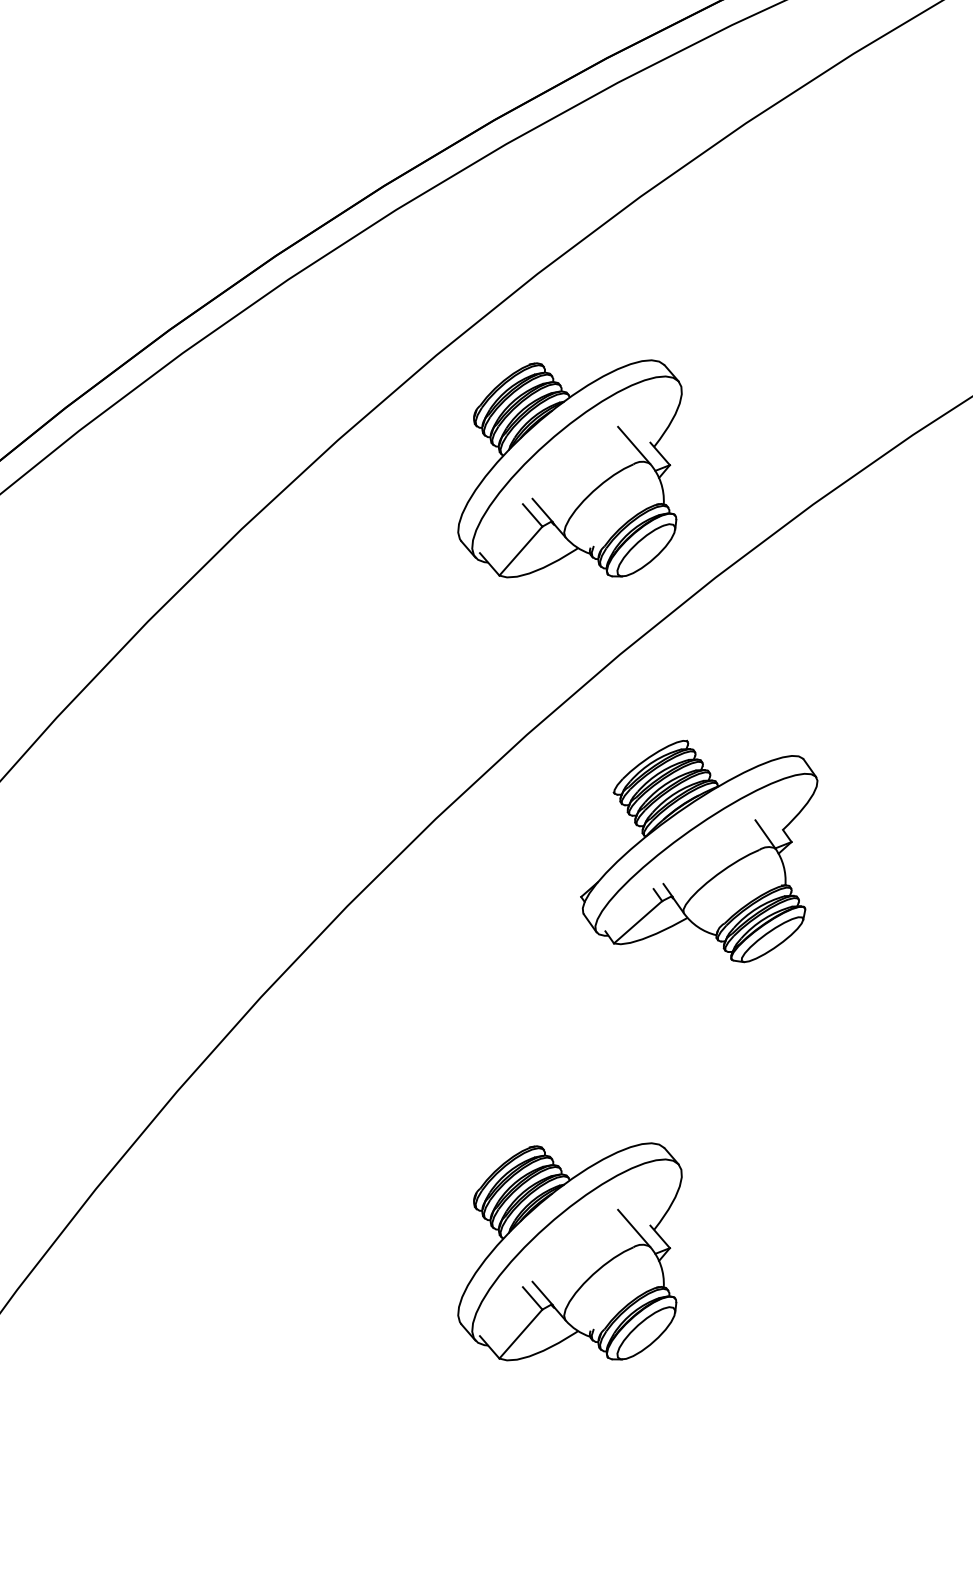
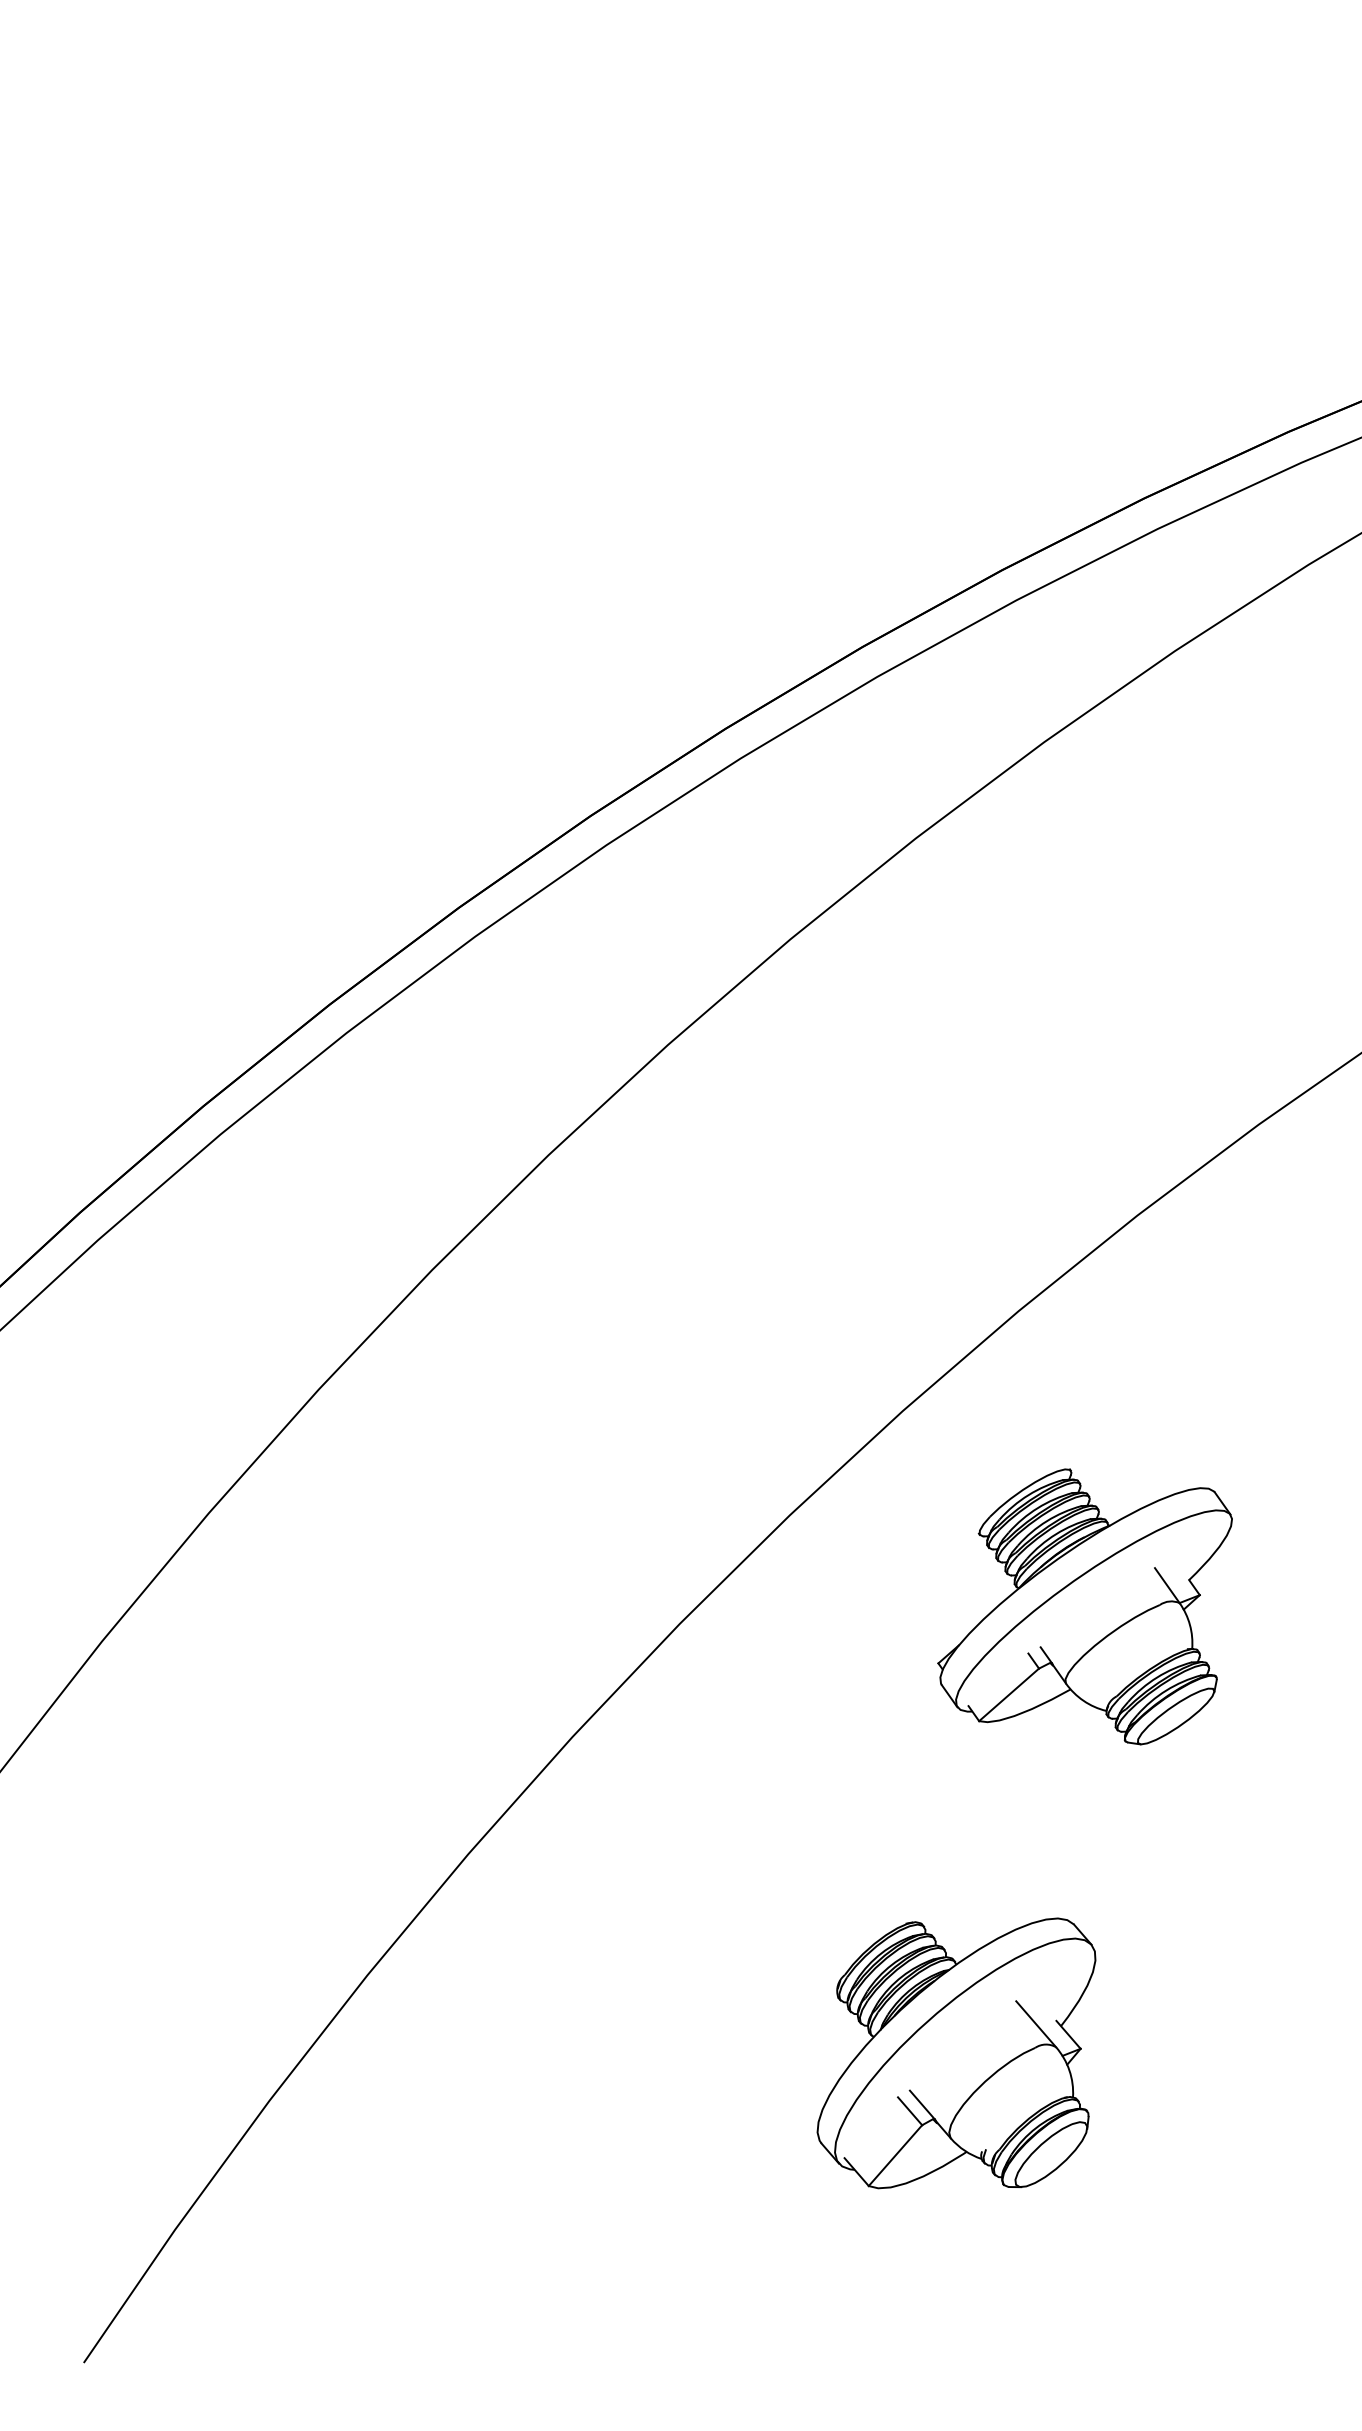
part: (570, 468) -> (956, 1080), removed
part: (698, 851) -> (1084, 1606), moved

